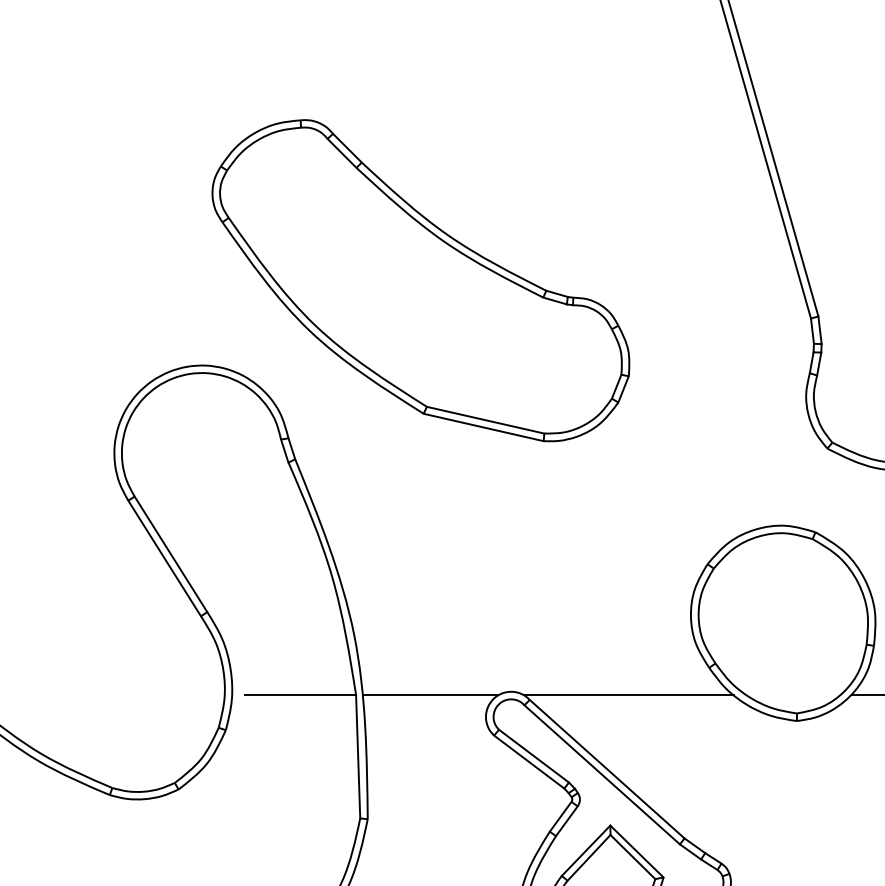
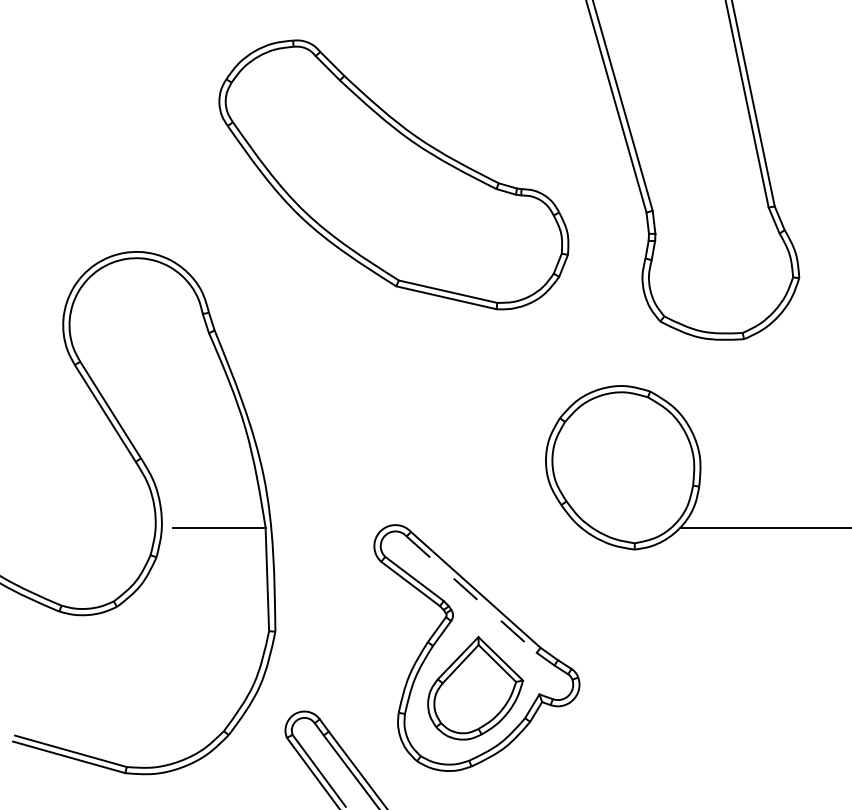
part: (420, 280) -> (393, 174), moved
line: (431, 695) -> (328, 528), removed
line: (628, 695) -> (493, 528), removed
line: (603, 774) -> (472, 594), solid -> dashed

